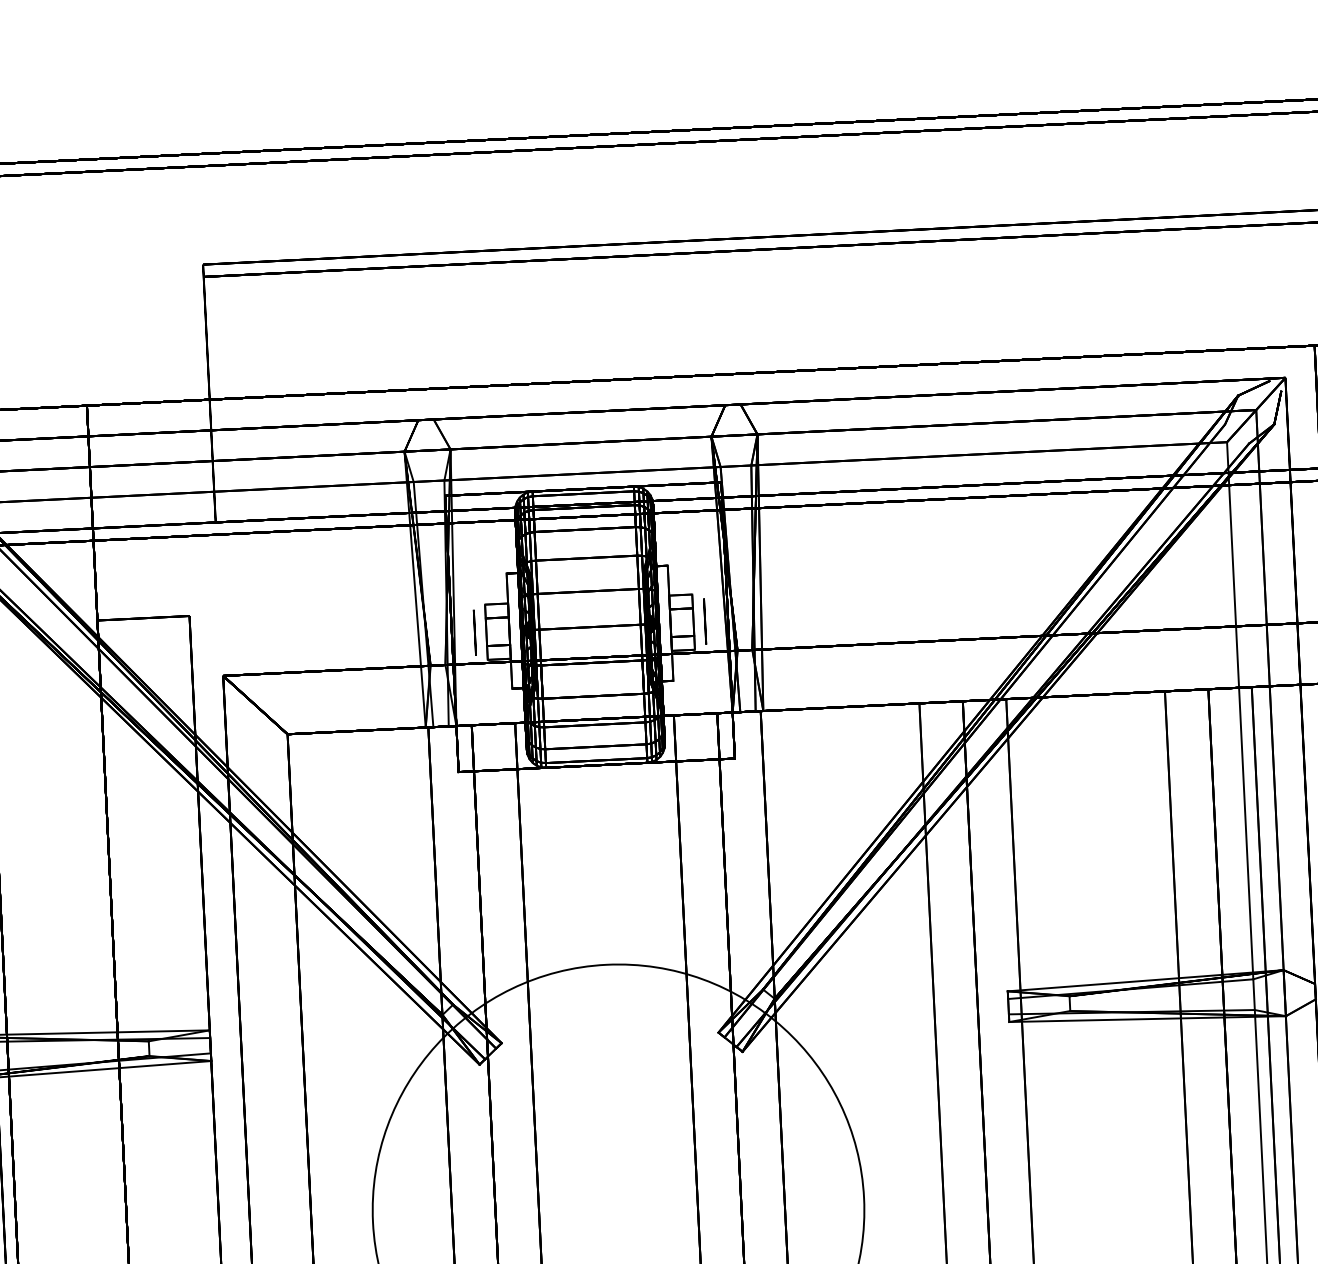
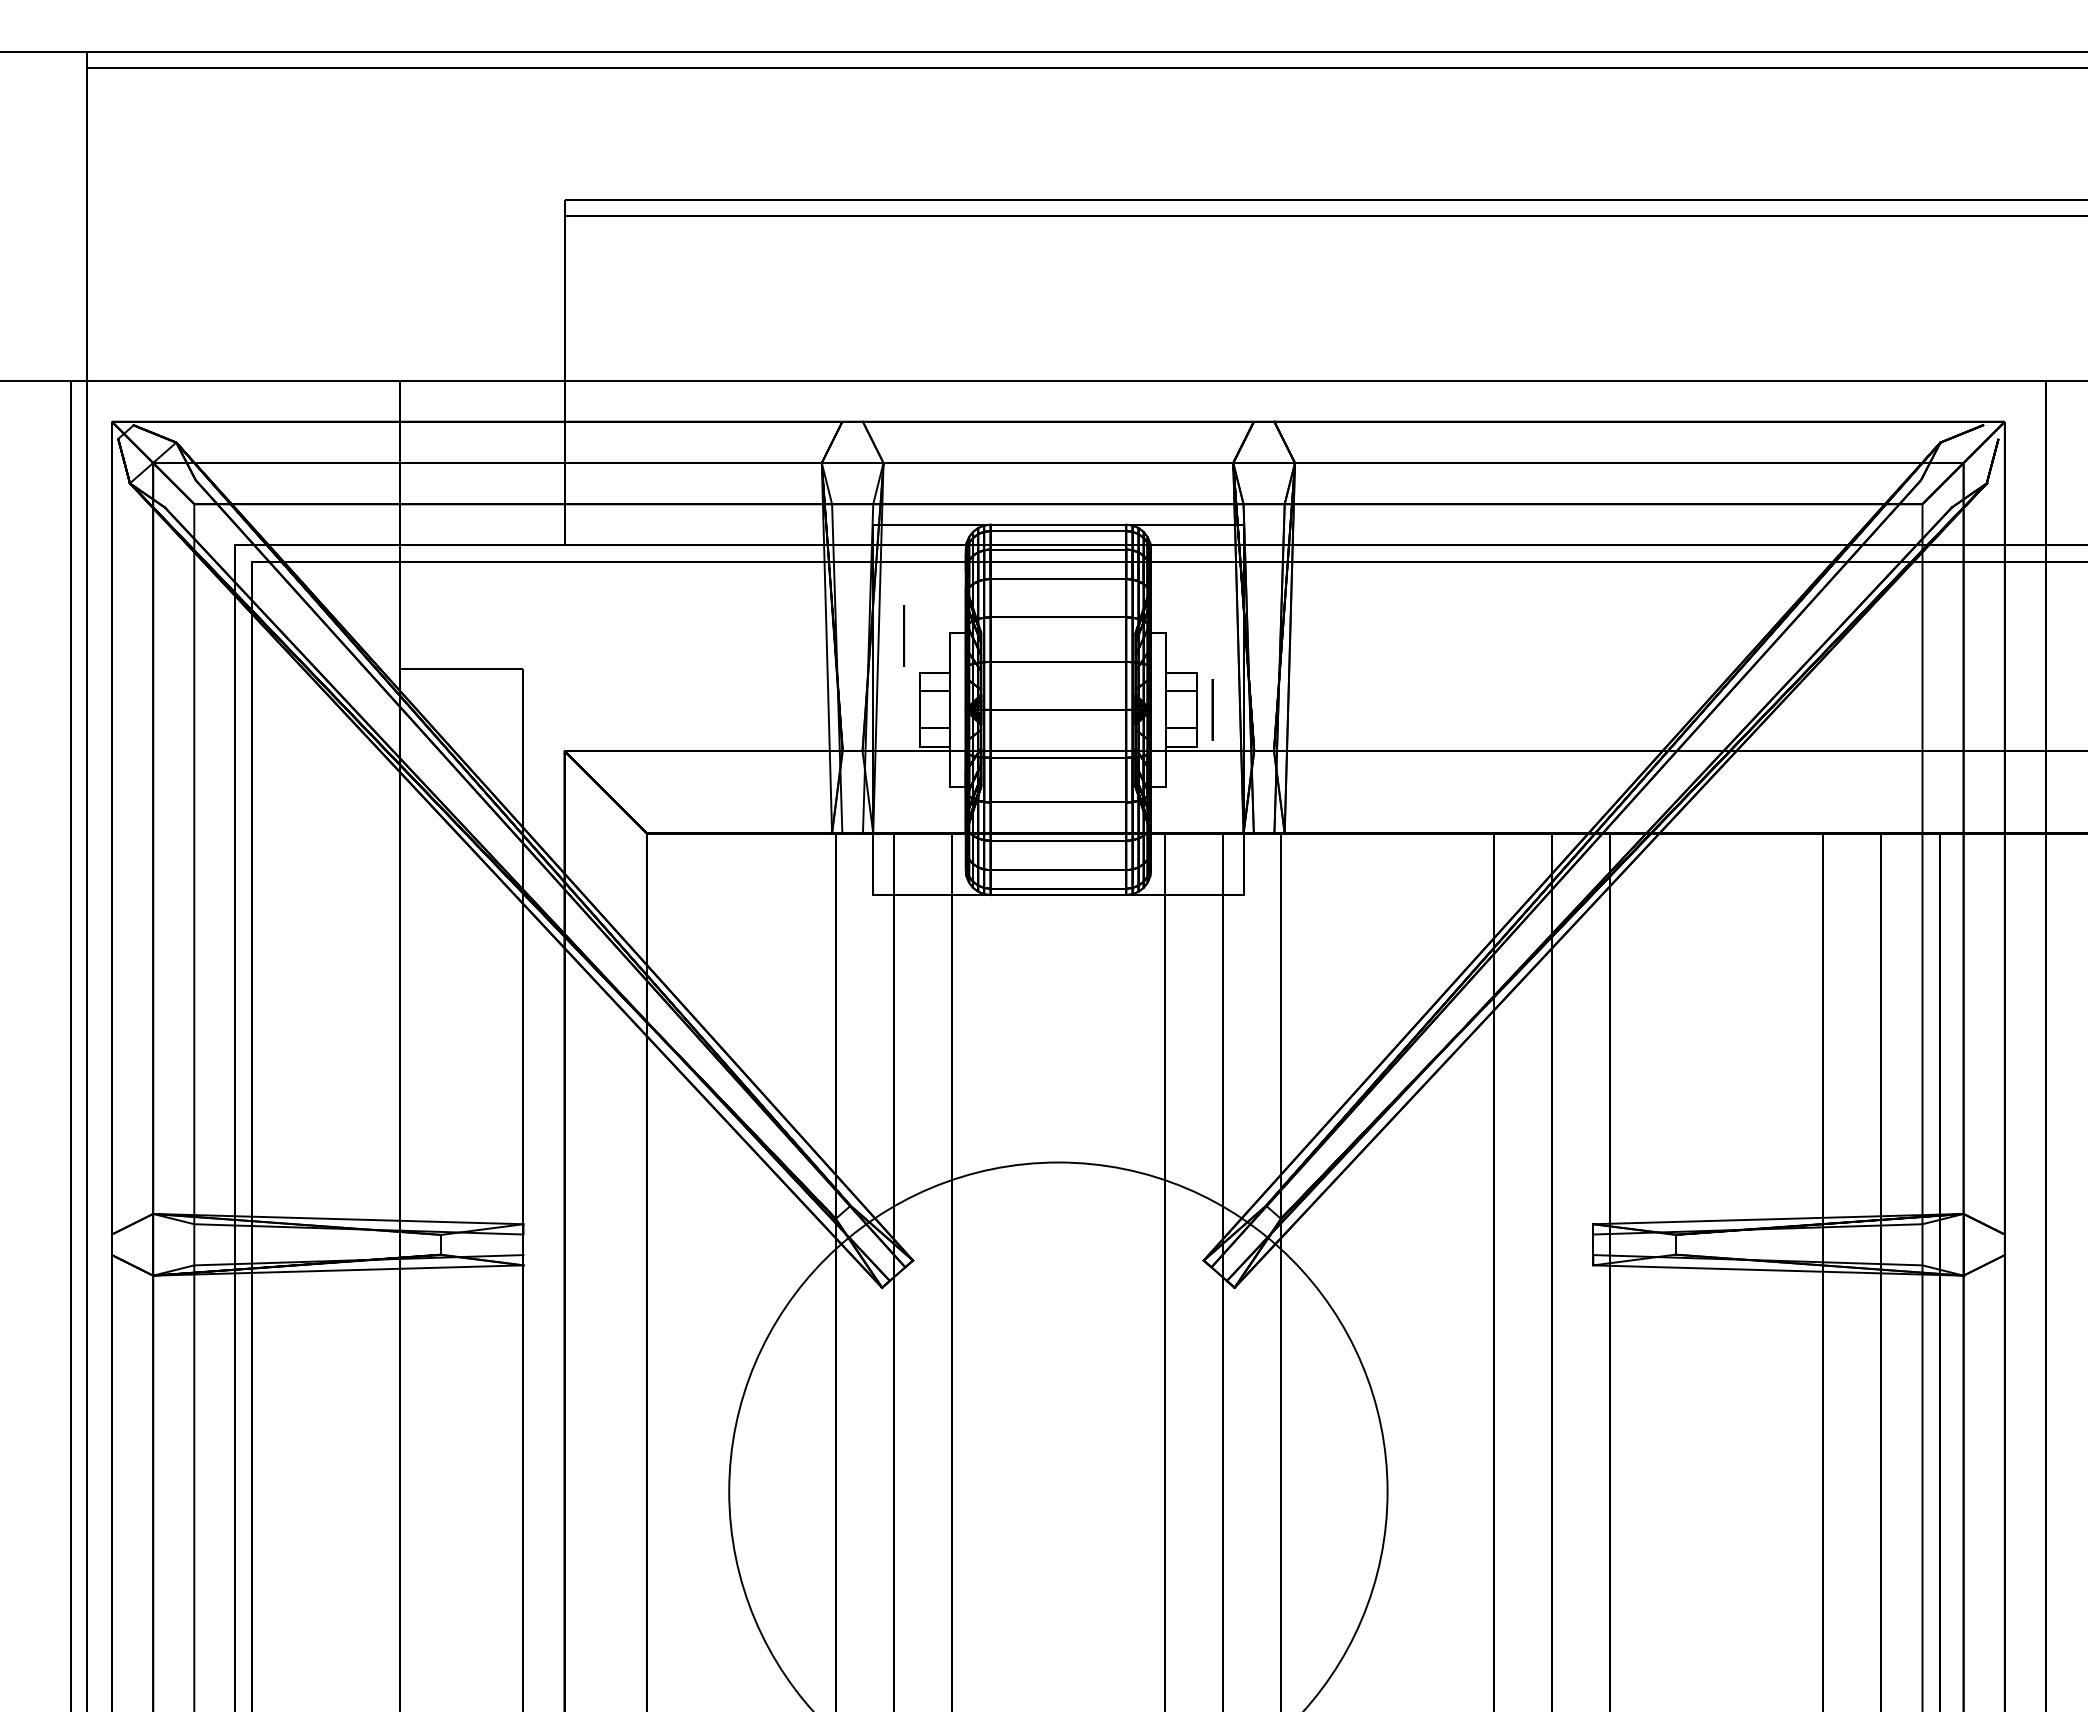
circle: (475, 632) -> (904, 635), moved

